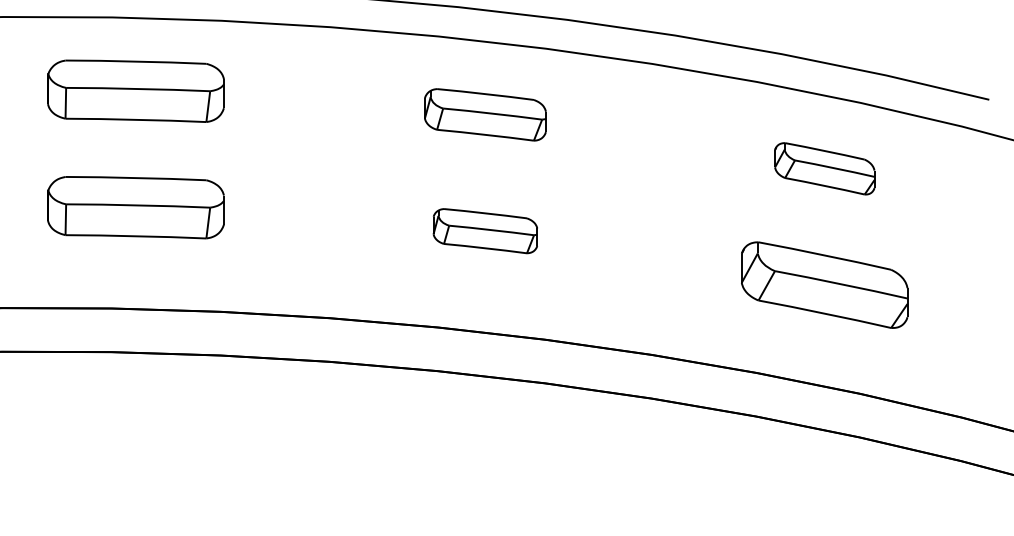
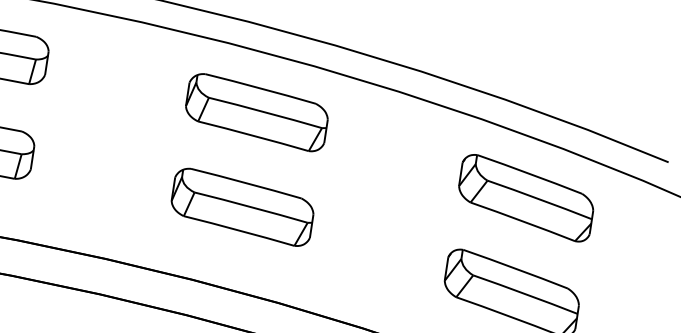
part: (485, 114) -> (257, 112), size x1.43
part: (824, 168) -> (526, 197), size x1.67
part: (485, 230) -> (242, 206), size x1.67

